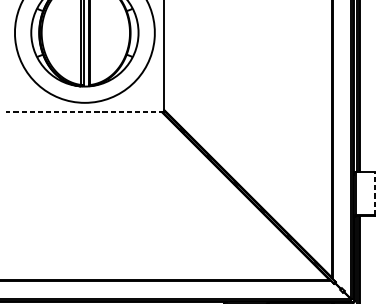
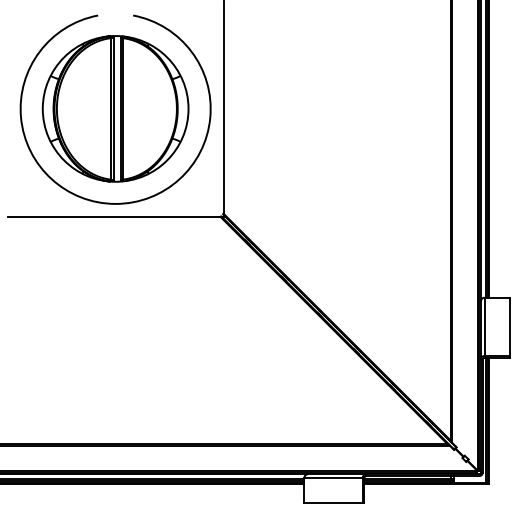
line: (84, 112) -> (115, 216), dashed -> solid
line: (375, 193) -> (510, 326), dashed -> solid

